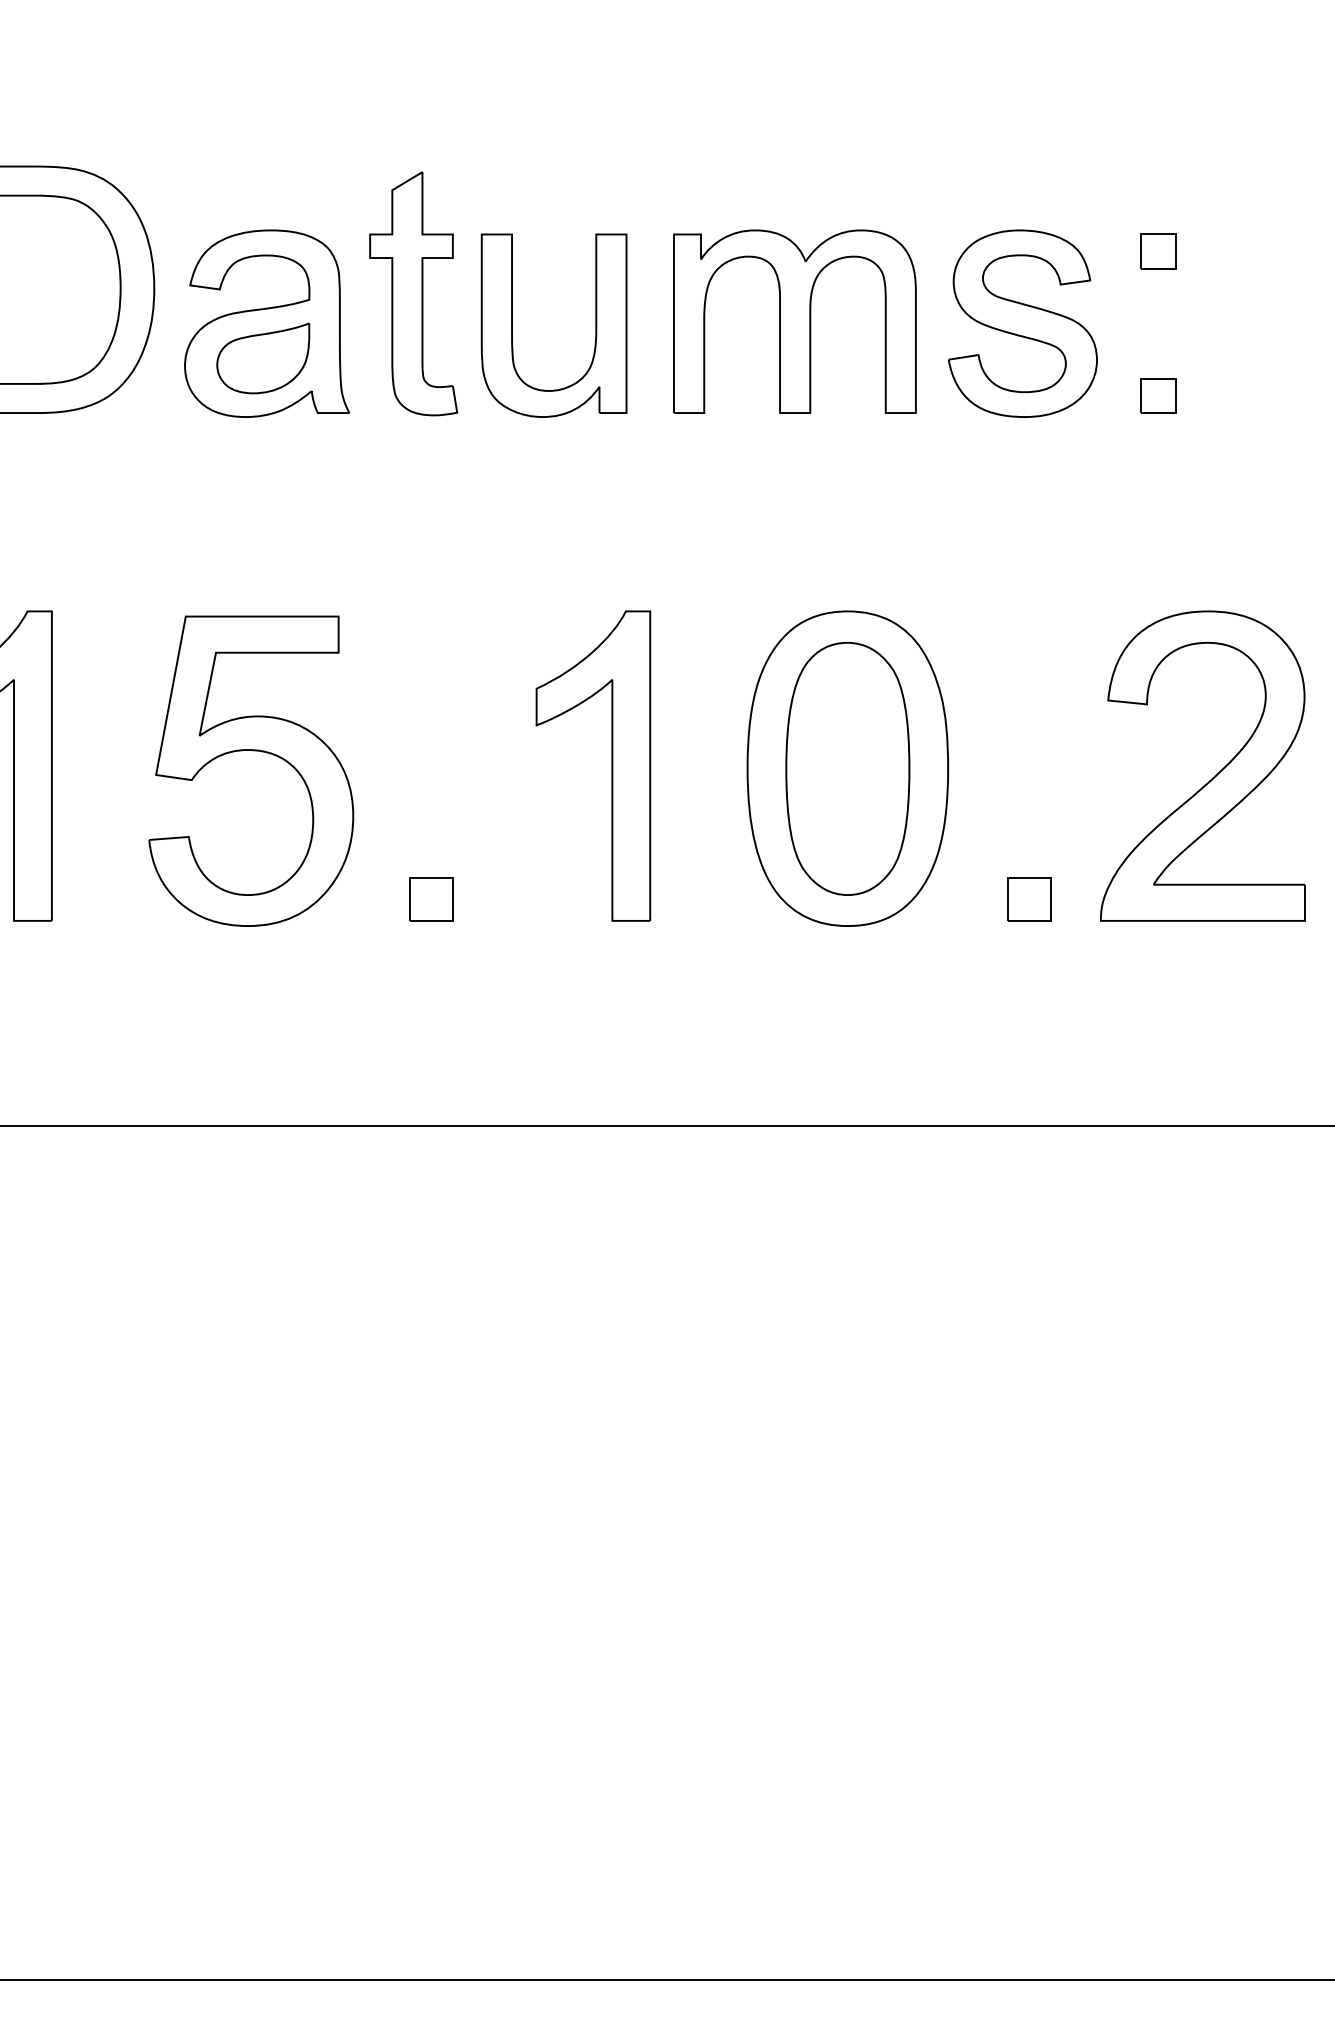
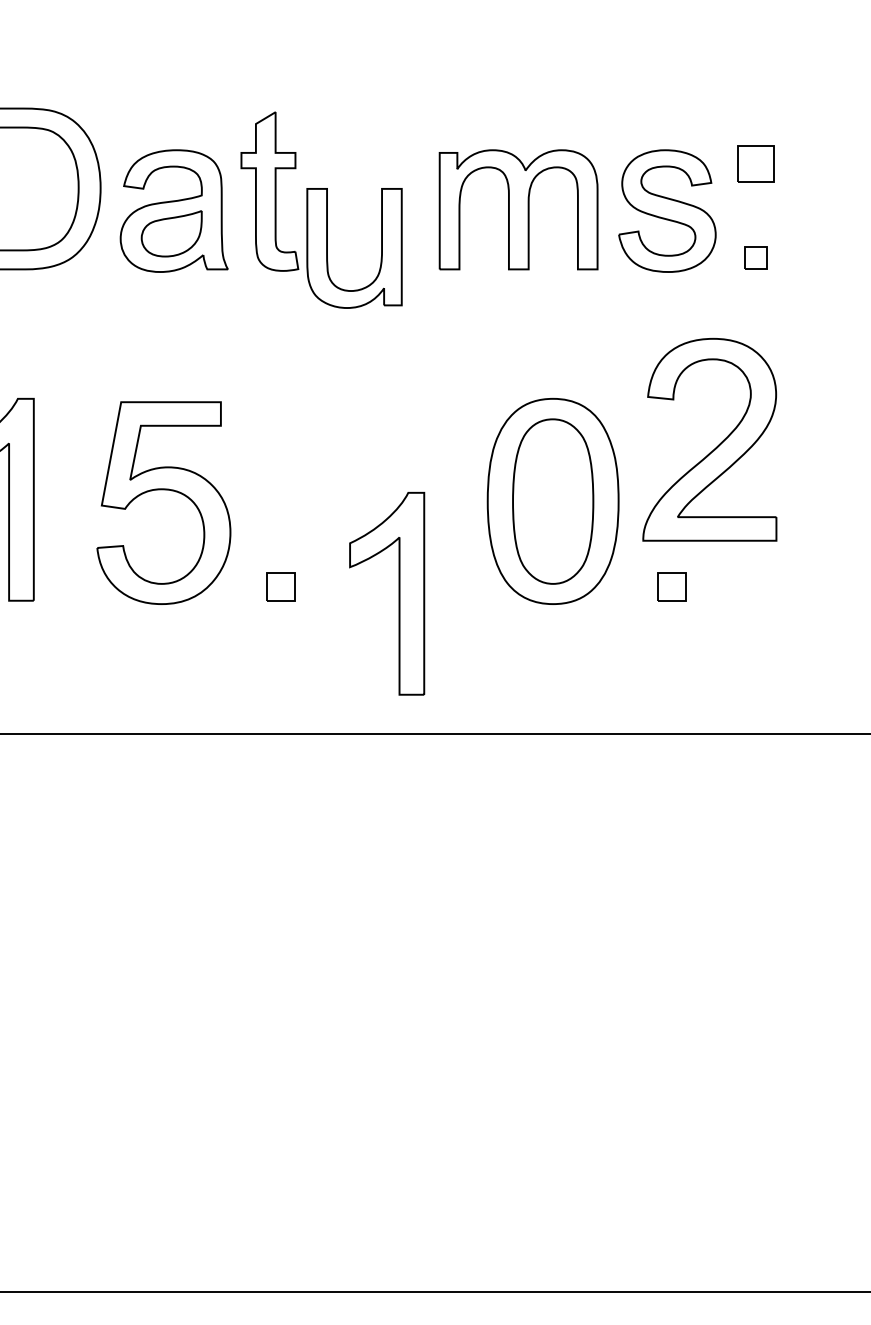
part: (1157, 250) -> (755, 163), size x1.6
part: (512, 325) -> (327, 248), moved
part: (610, 765) -> (398, 593), moved
part: (1213, 776) -> (716, 446), moved

